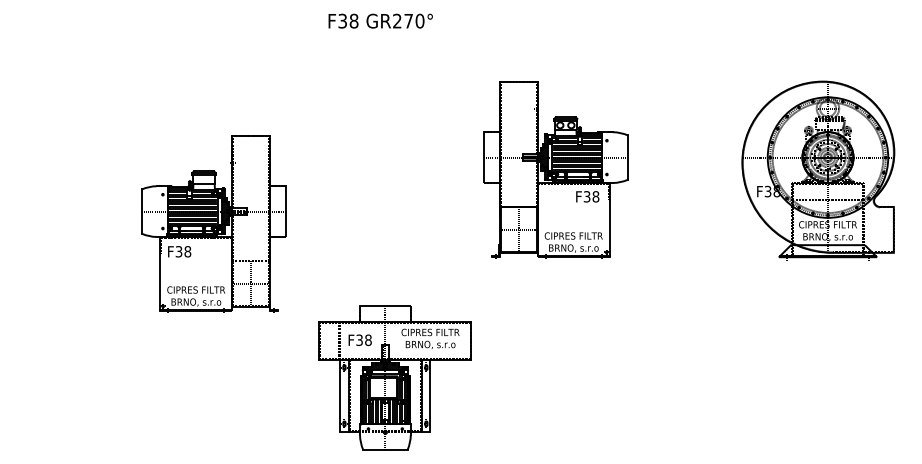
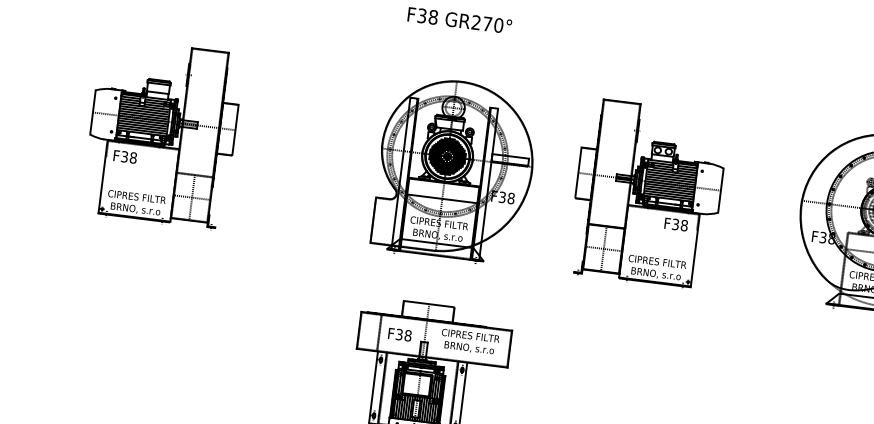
part: (555, 169) -> (647, 193), moved
part: (394, 170) -> (455, 170), added
part: (213, 223) -> (162, 133), moved

